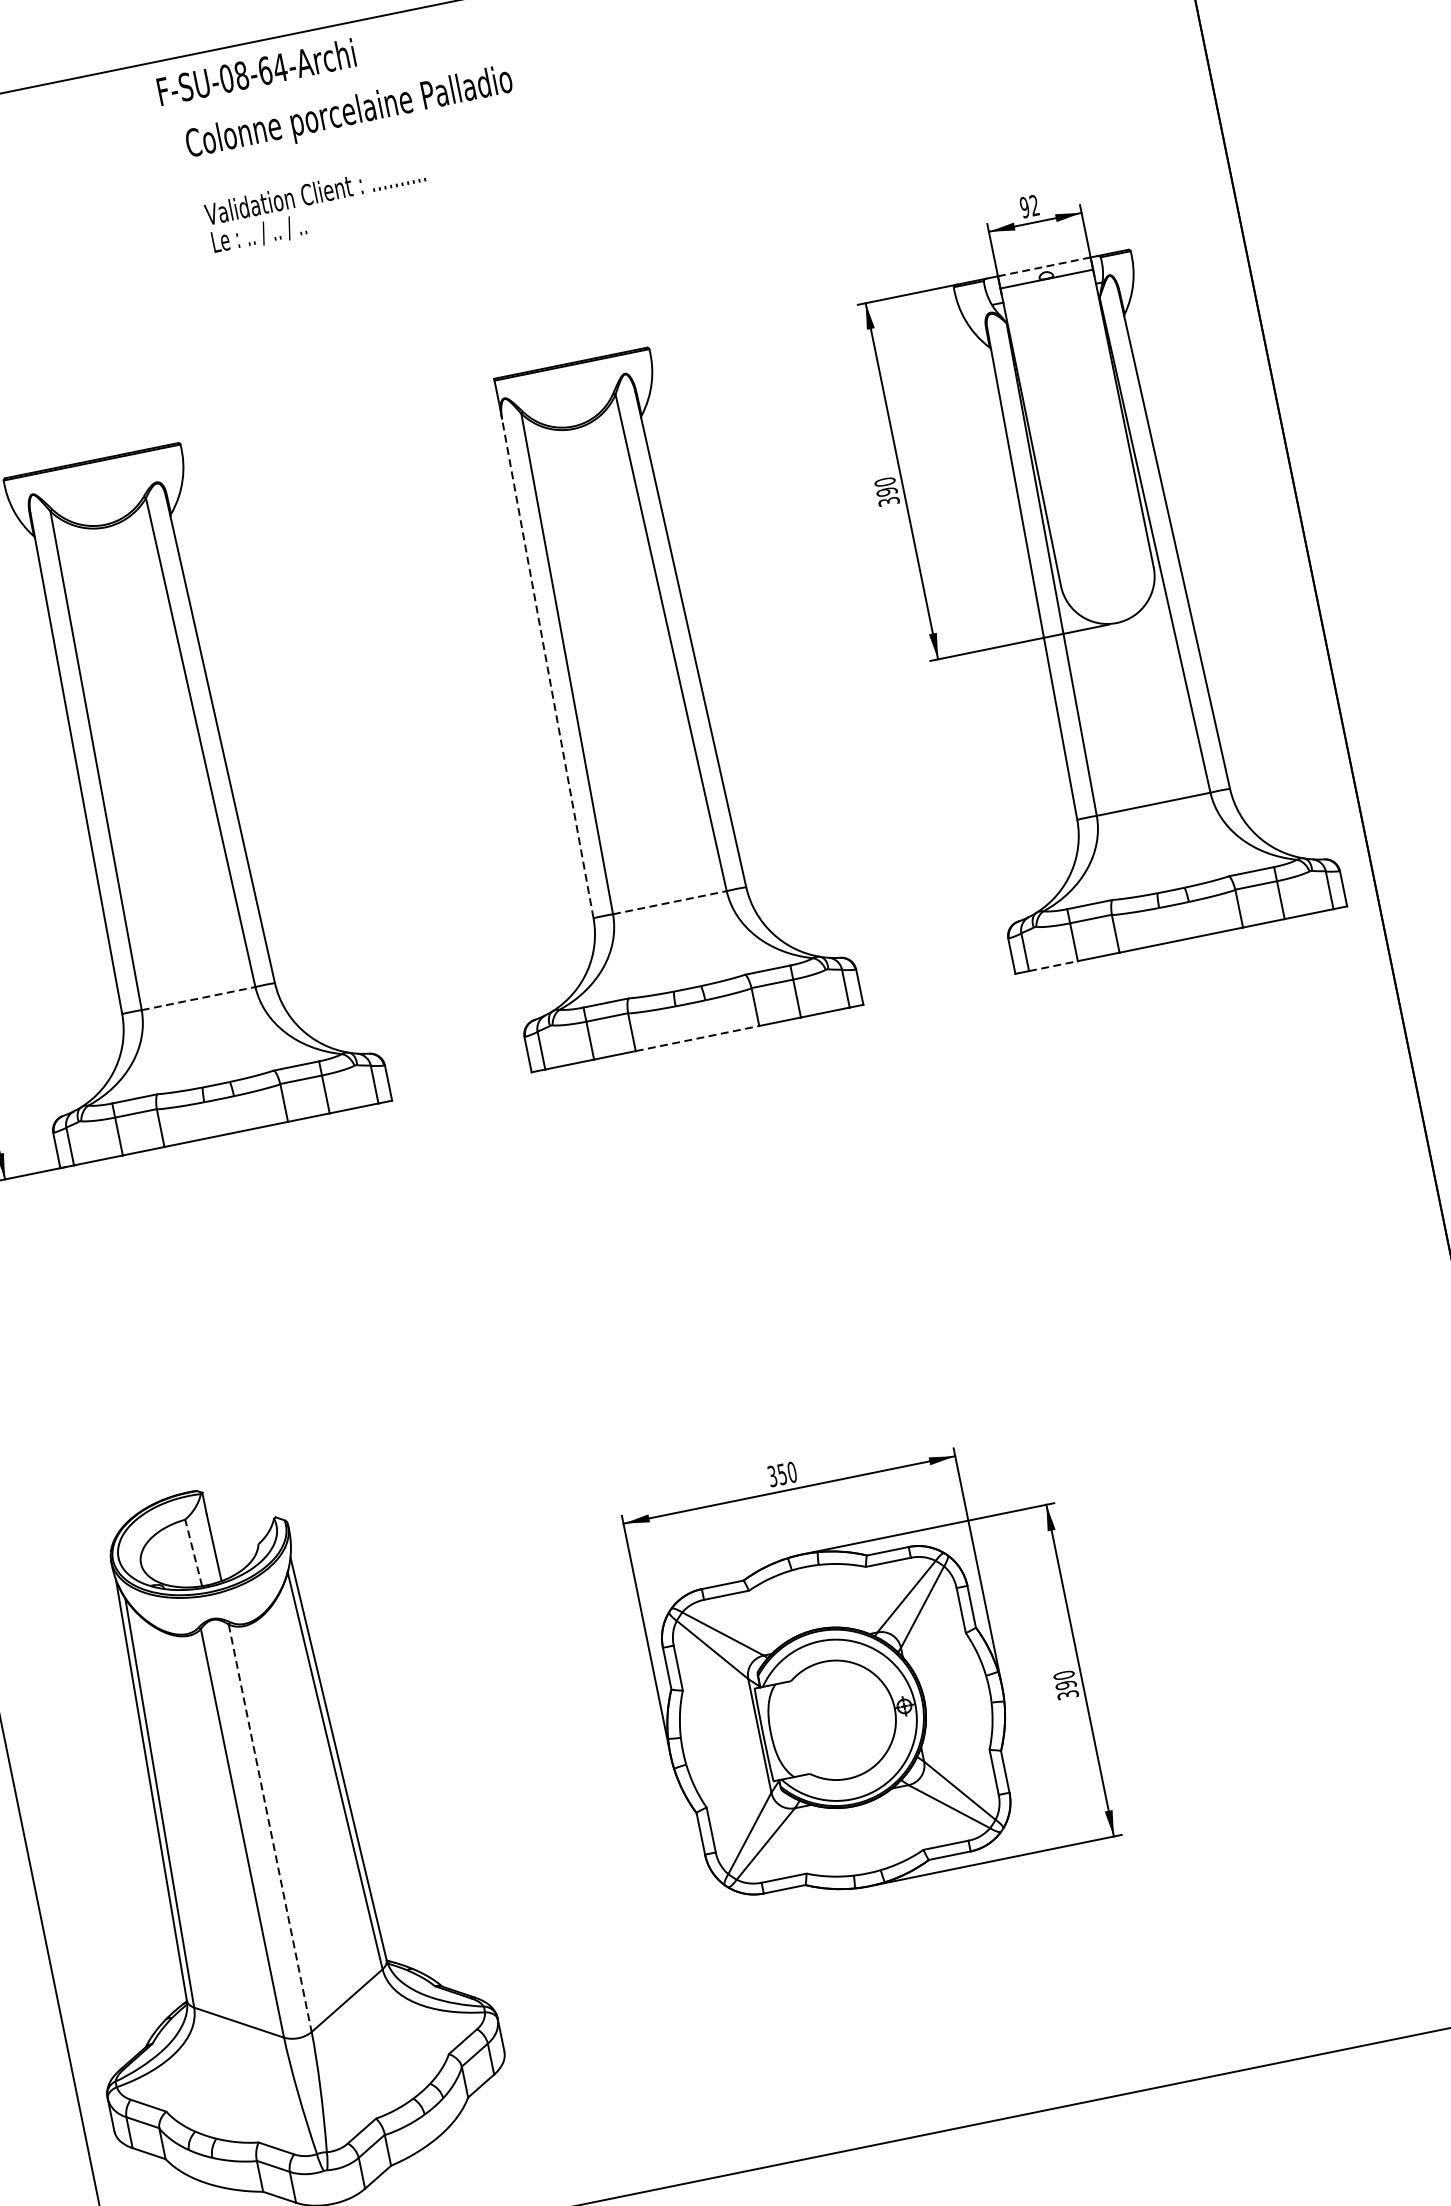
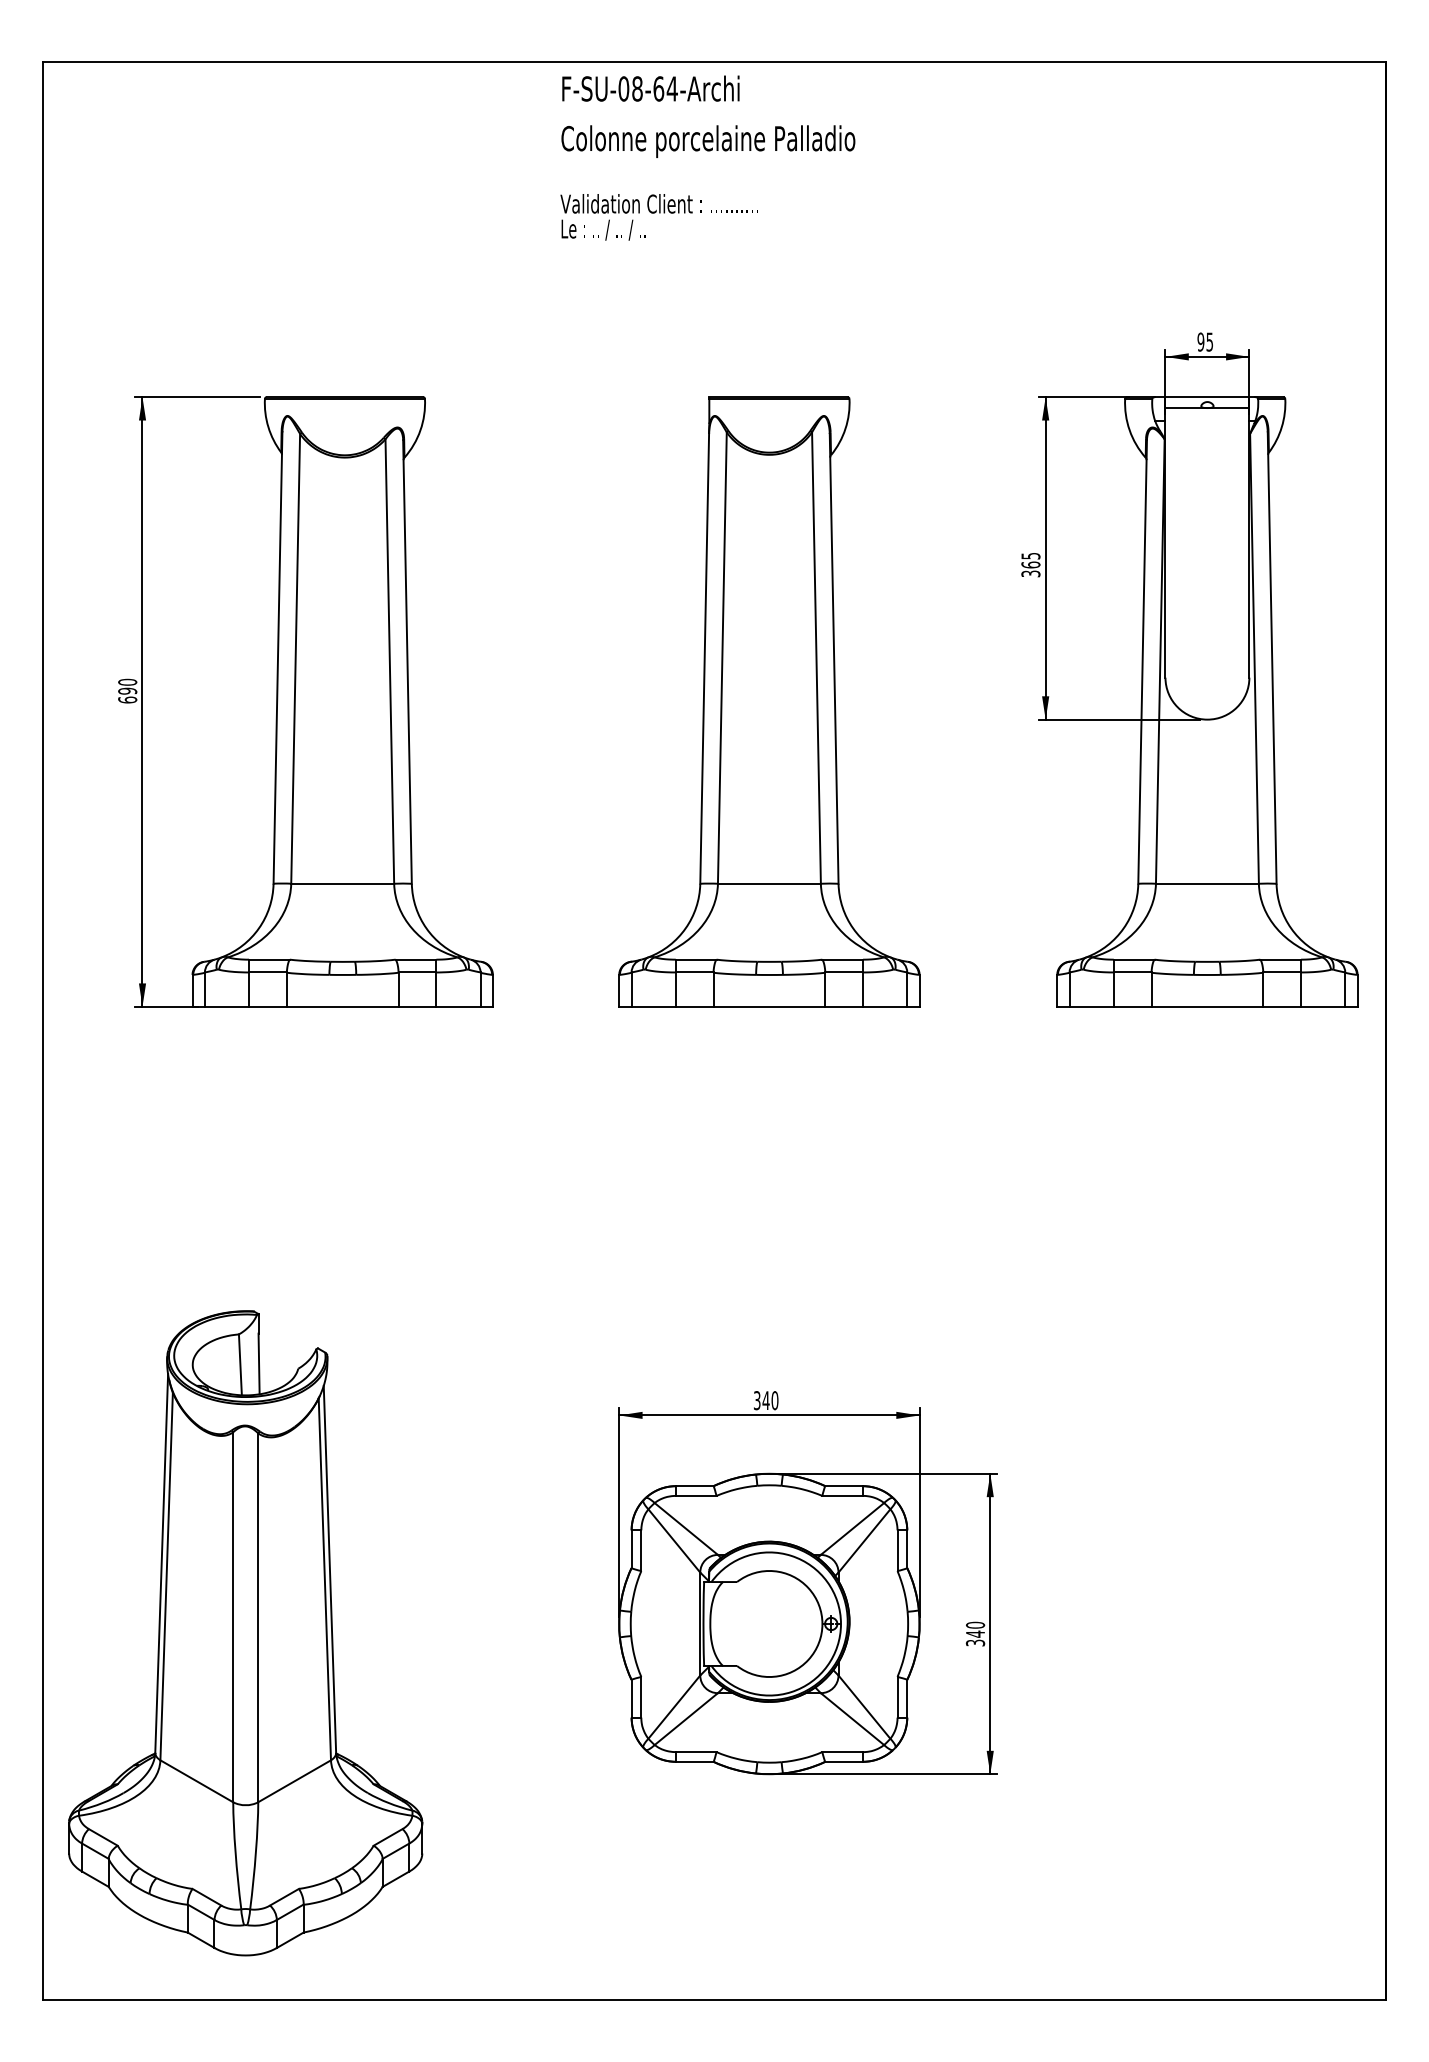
text: (256, 72) -> (650, 88), moved
text: (349, 114) -> (708, 141), moved
text: (1034, 204) -> (1209, 341), 92 -> 95
text: (317, 208) -> (658, 217), moved
line: (1044, 267) -> (1207, 397), dashed -> solid
text: (885, 487) -> (1030, 560), 390 -> 365
line: (547, 668) -> (704, 658), dashed -> solid
line: (669, 902) -> (769, 883), dashed -> solid
line: (1054, 965) -> (1092, 1006), dashed -> solid
line: (199, 998) -> (343, 883), dashed -> solid
line: (697, 1038) -> (769, 1006), dashed -> solid
text: (781, 1474) -> (765, 1400), 350 -> 340
line: (193, 1552) -> (240, 1364), dashed -> solid
text: (1065, 1684) -> (975, 1633), 390 -> 340
line: (270, 1829) -> (258, 1618), dashed -> solid

